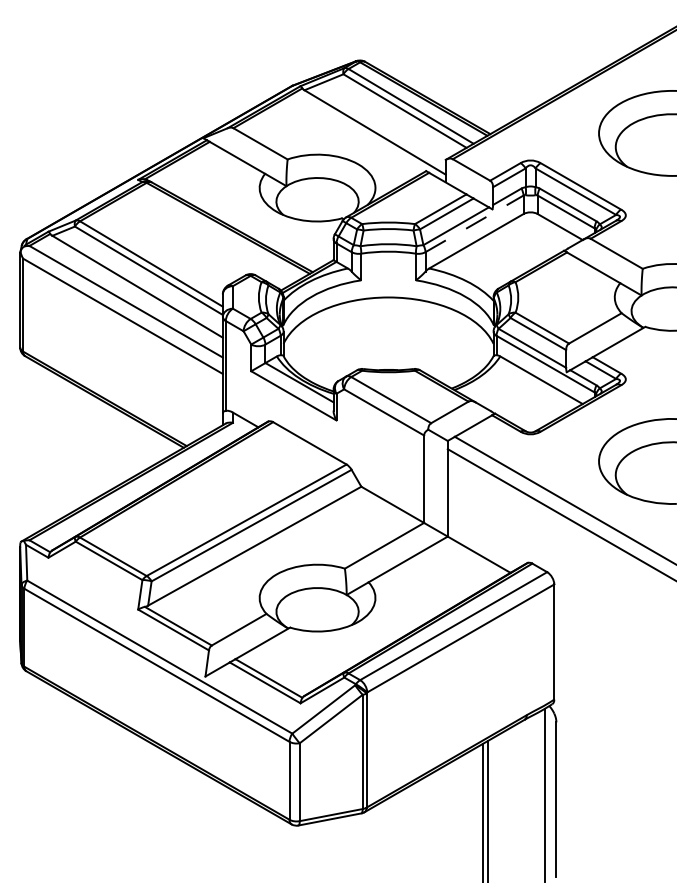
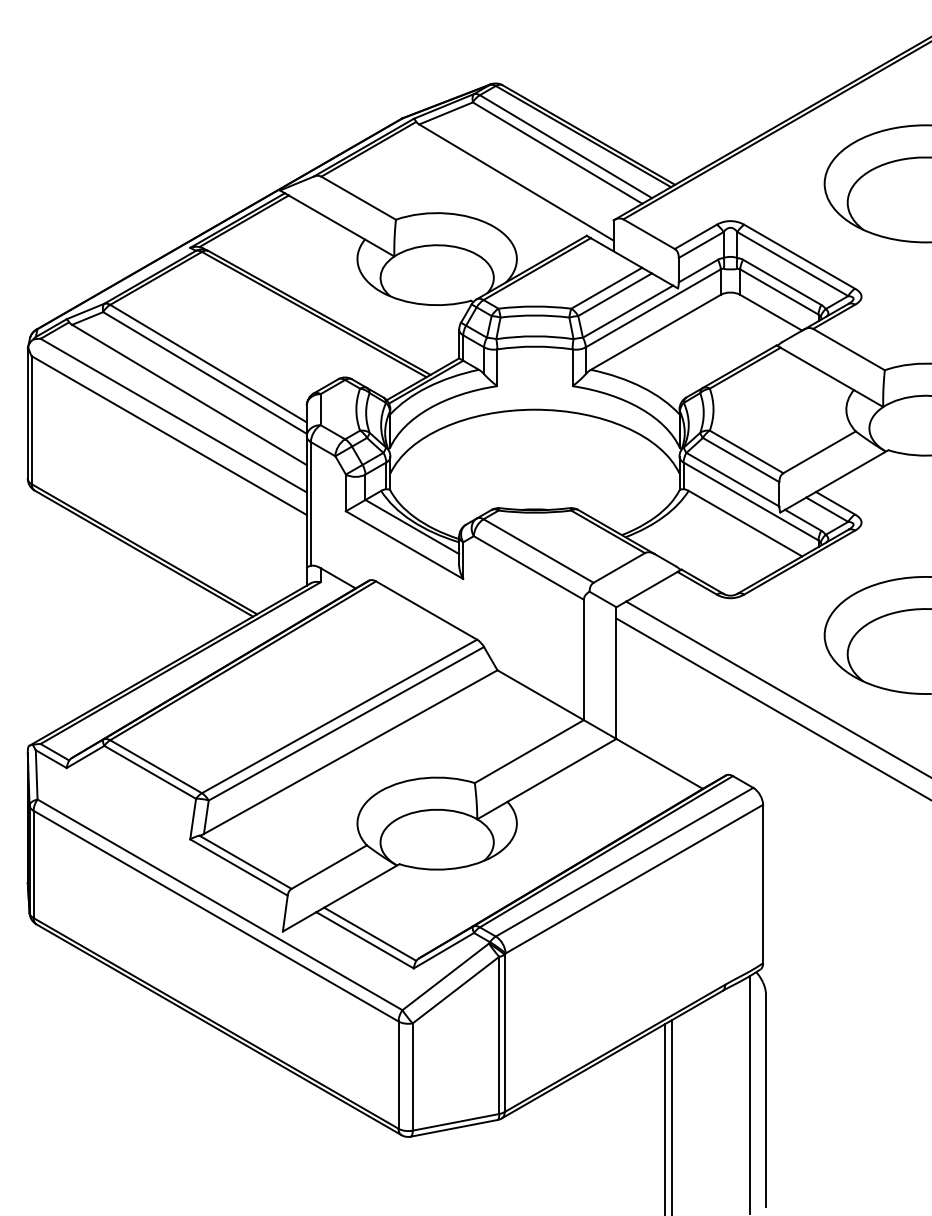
line: (474, 223) -> (653, 307), dashed -> solid

